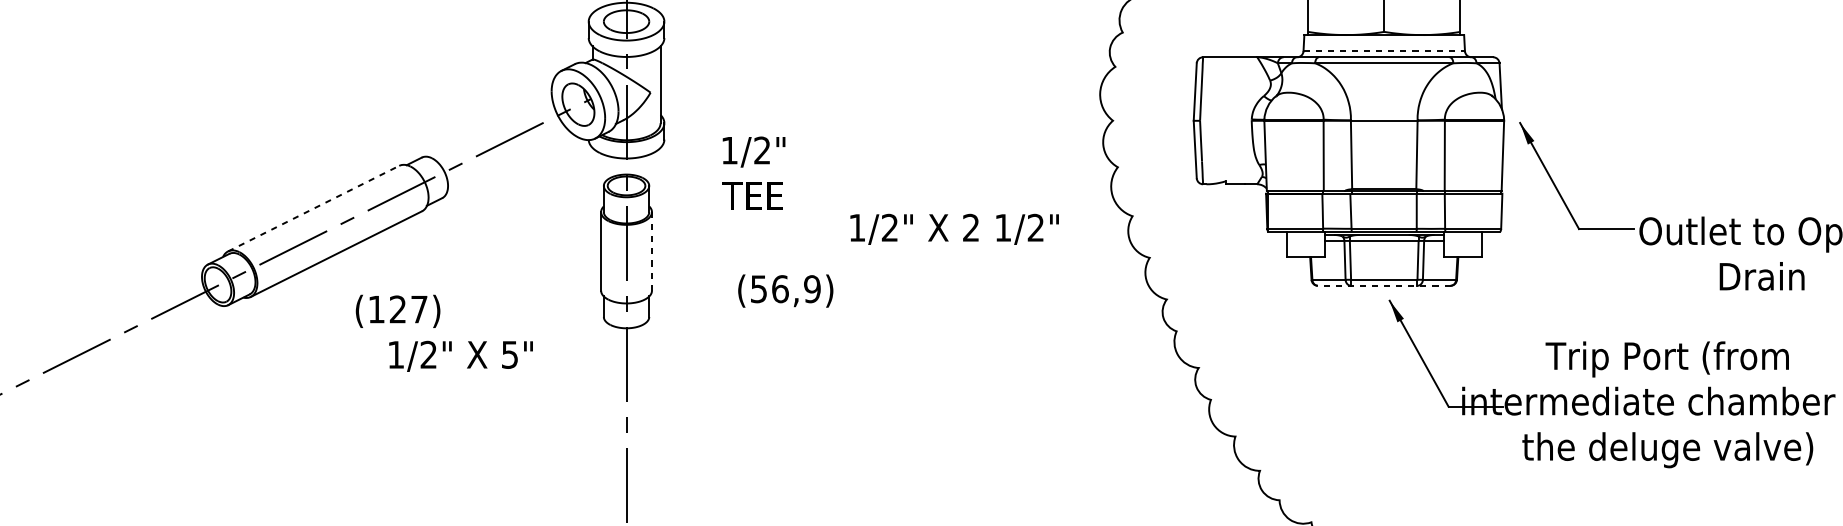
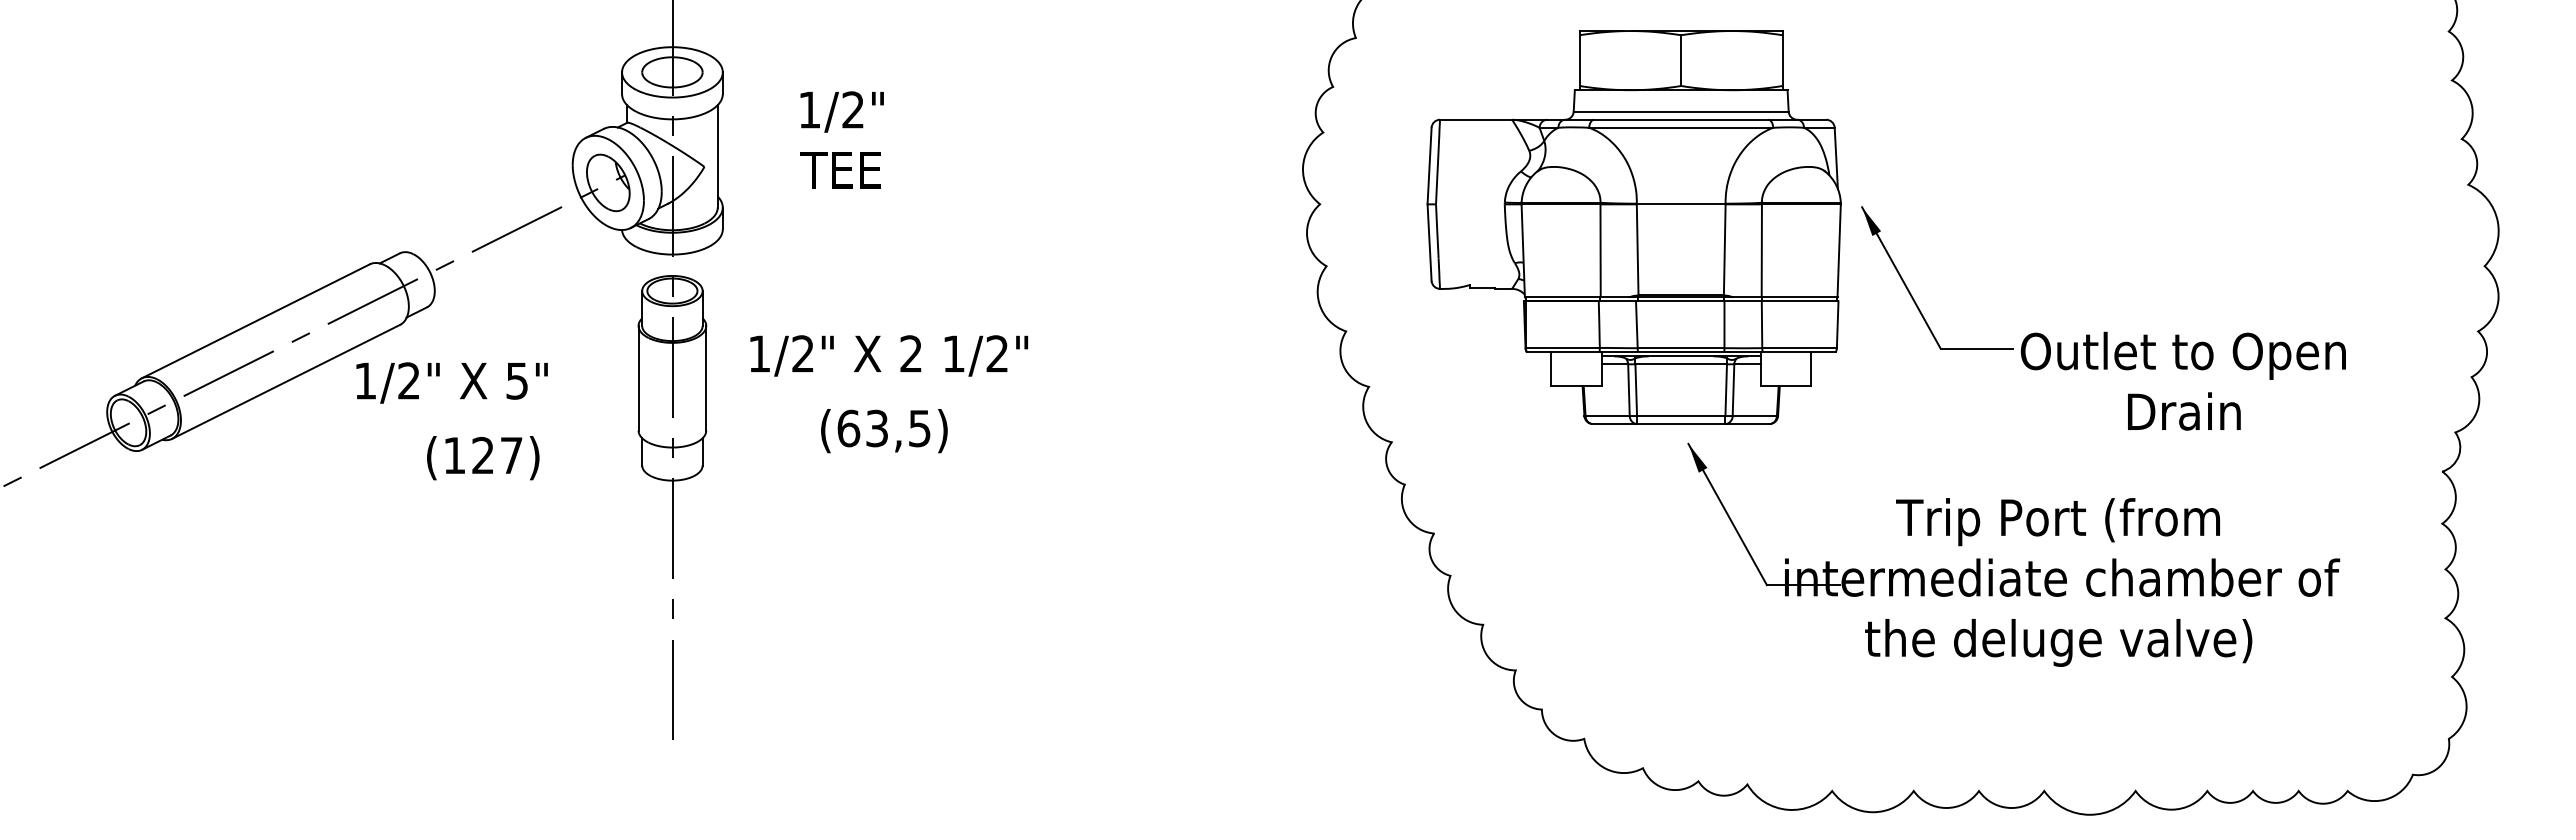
line: (1384, 51) -> (1681, 111), dashed -> solid
text: (753, 172) -> (841, 139), moved
line: (314, 208) -> (256, 321), dashed -> solid
text: (954, 229) -> (889, 355), moved
line: (652, 250) -> (706, 377), dashed -> solid
line: (1383, 286) -> (1680, 424), dashed -> solid
text: (785, 289) -> (883, 428), (56,9) -> (63,5)
text: (398, 311) -> (483, 458), moved
text: (460, 356) -> (451, 382), moved

